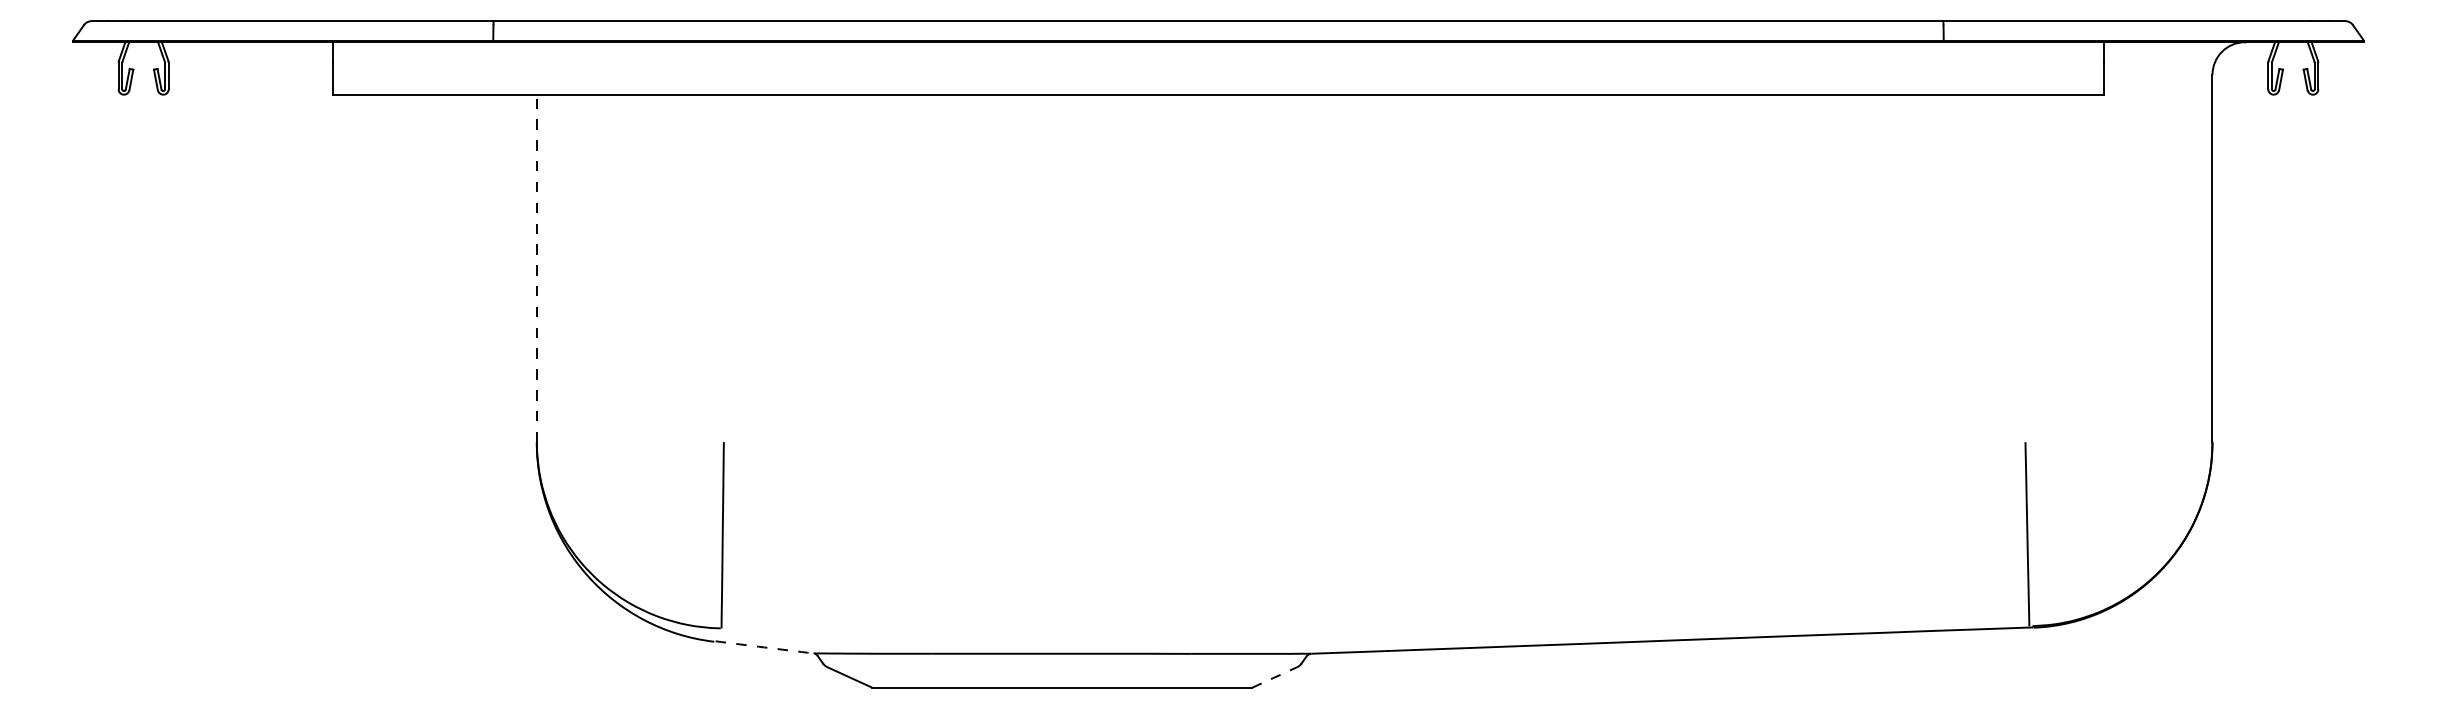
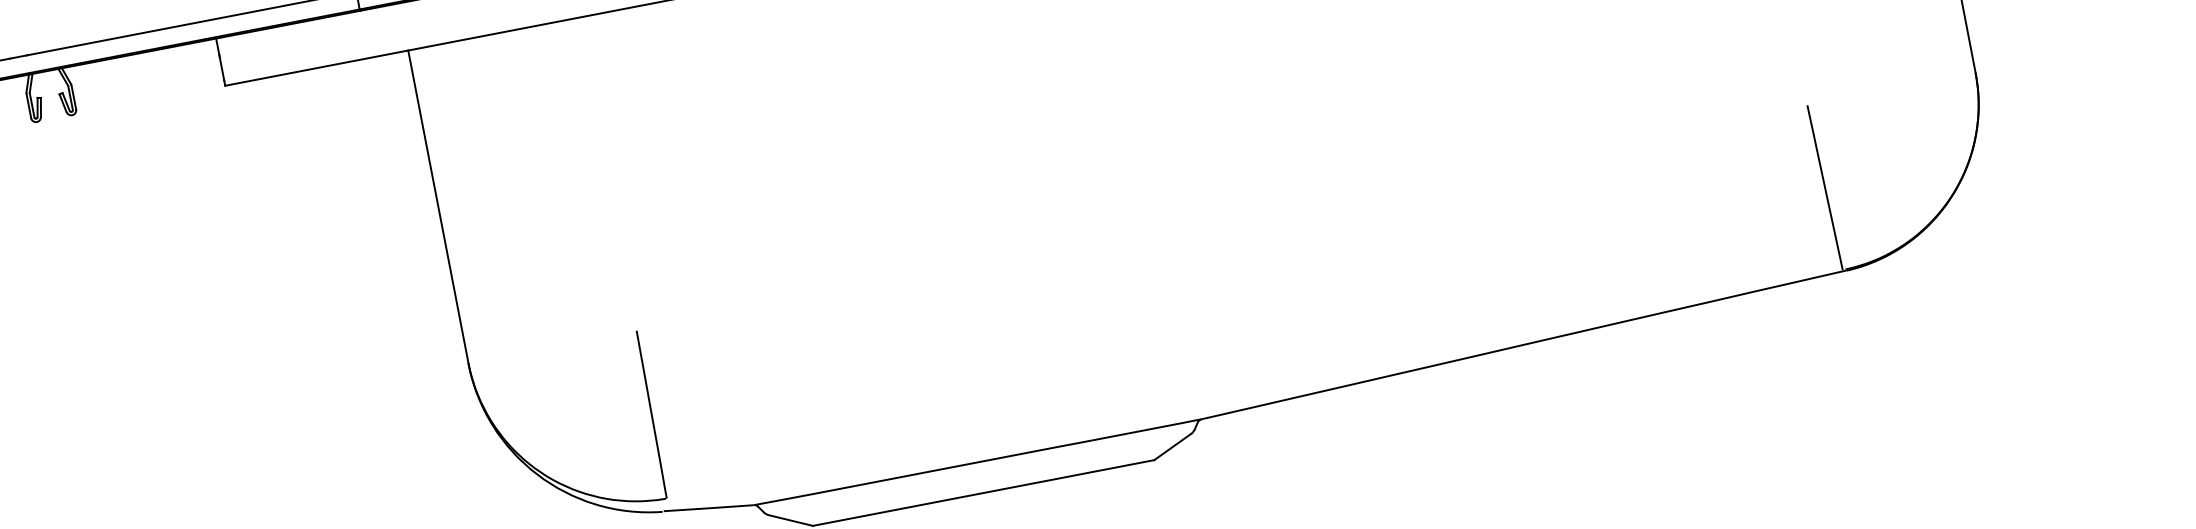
line: (536, 268) -> (438, 206), dashed -> solid
arc: (764, 647) -> (708, 508), dashed -> solid
line: (1274, 677) -> (1172, 446), dashed -> solid

